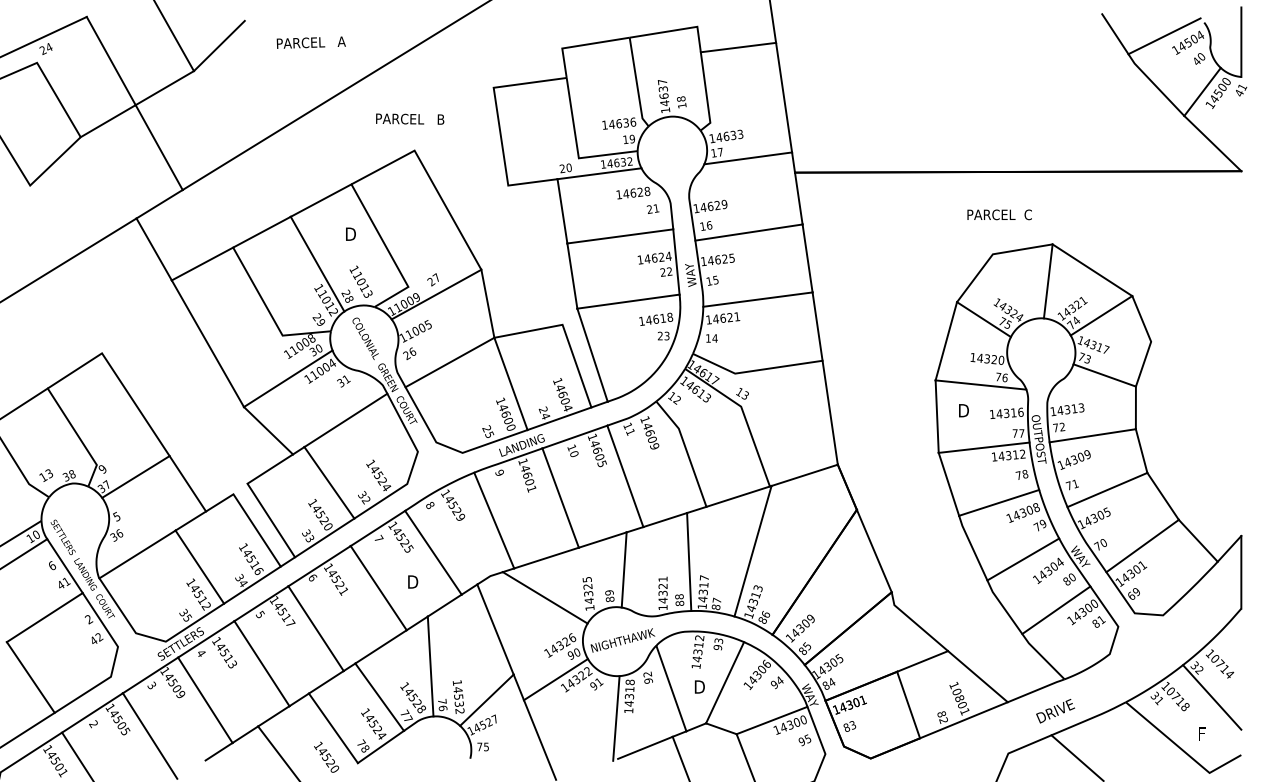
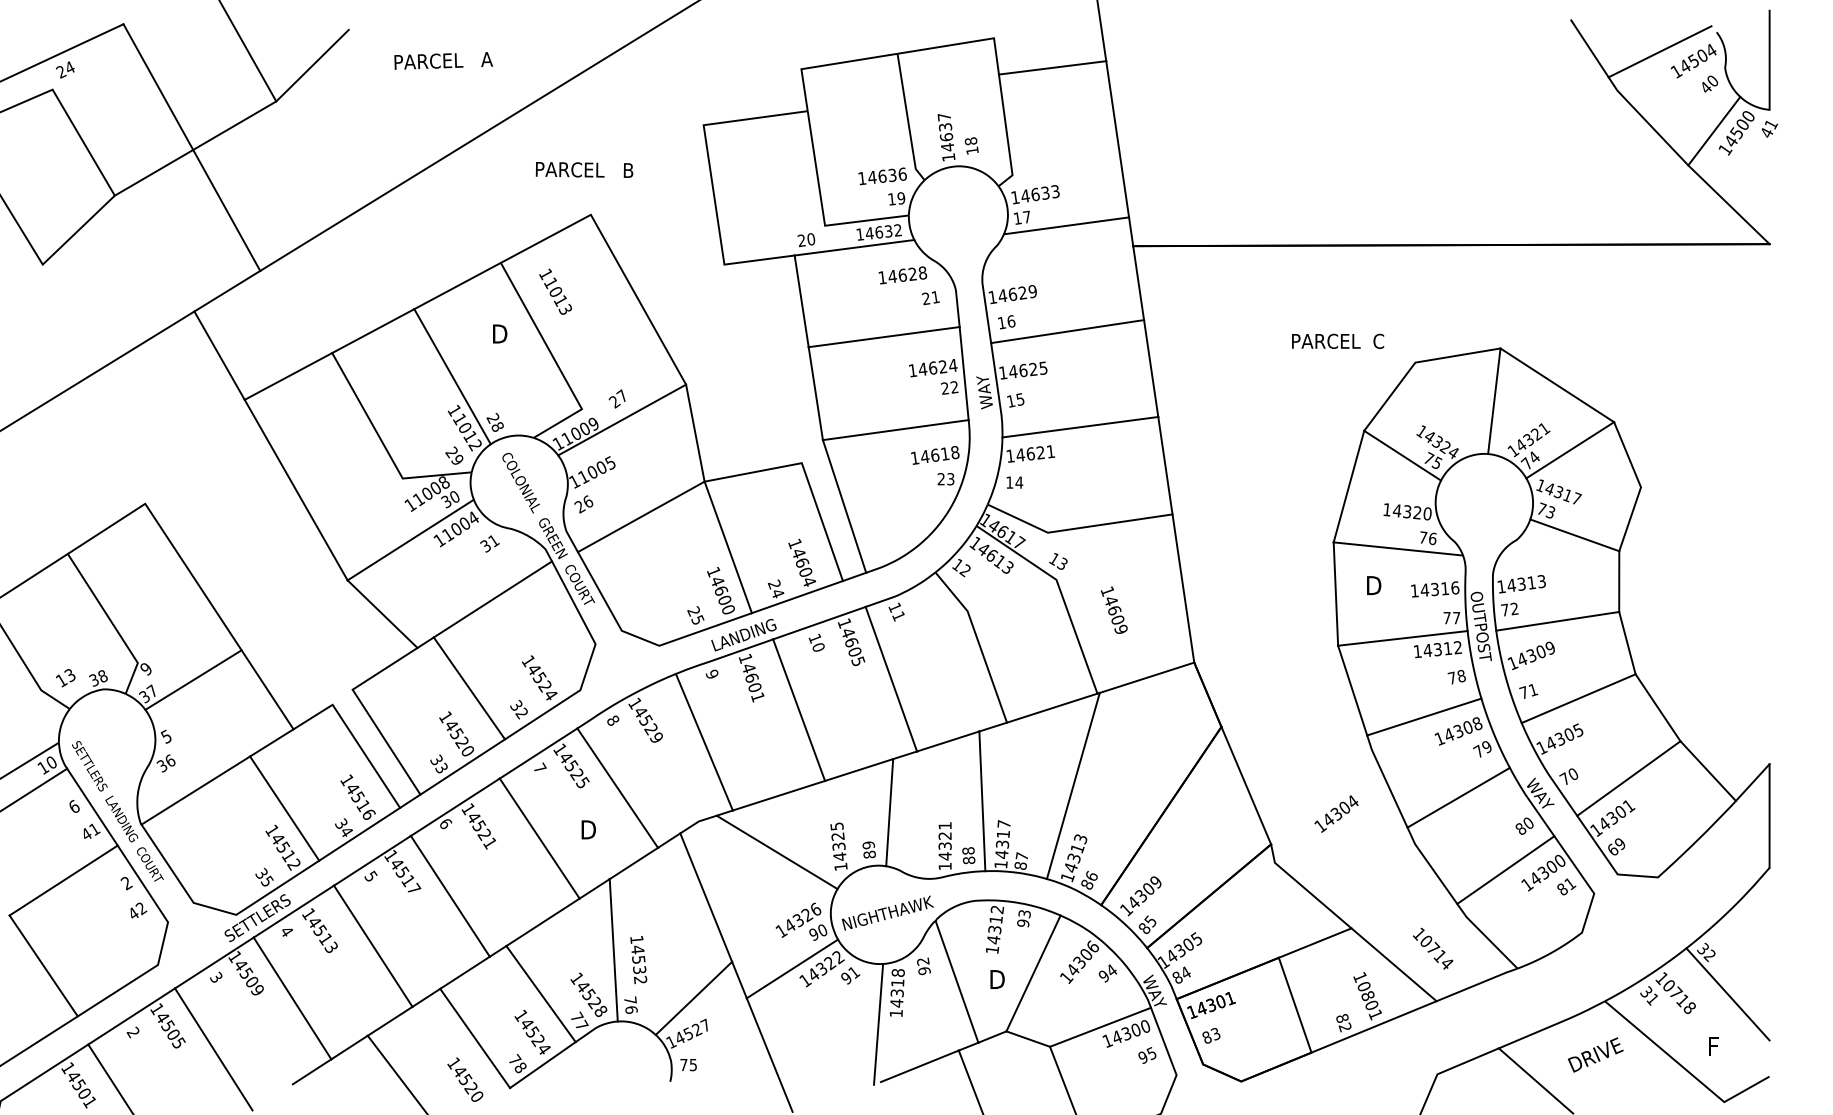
text: (1000, 214) -> (1338, 340), moved
text: (361, 281) -> (555, 291), moved
text: (650, 432) -> (1114, 609), moved
text: (1048, 570) -> (1336, 813), moved
text: (1220, 663) -> (1433, 948), moved
text: (458, 697) -> (638, 960), moved
text: (1055, 710) -> (1595, 1054), moved

